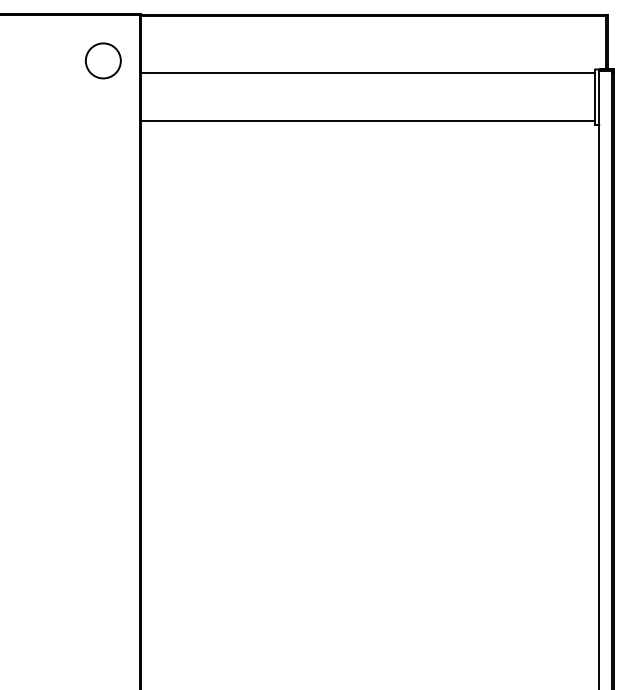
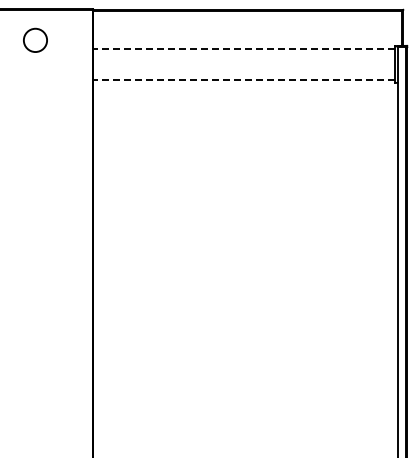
circle: (103, 59) -> (35, 39), moved
line: (368, 73) -> (244, 48), solid -> dashed
line: (368, 121) -> (244, 80), solid -> dashed

